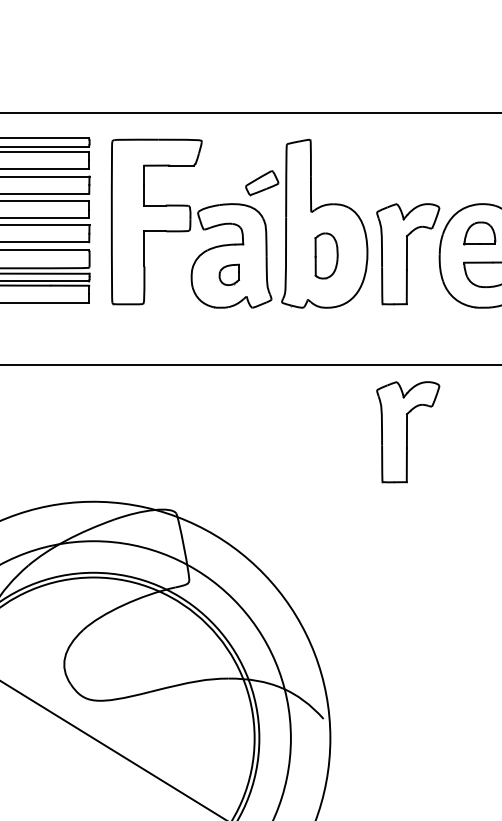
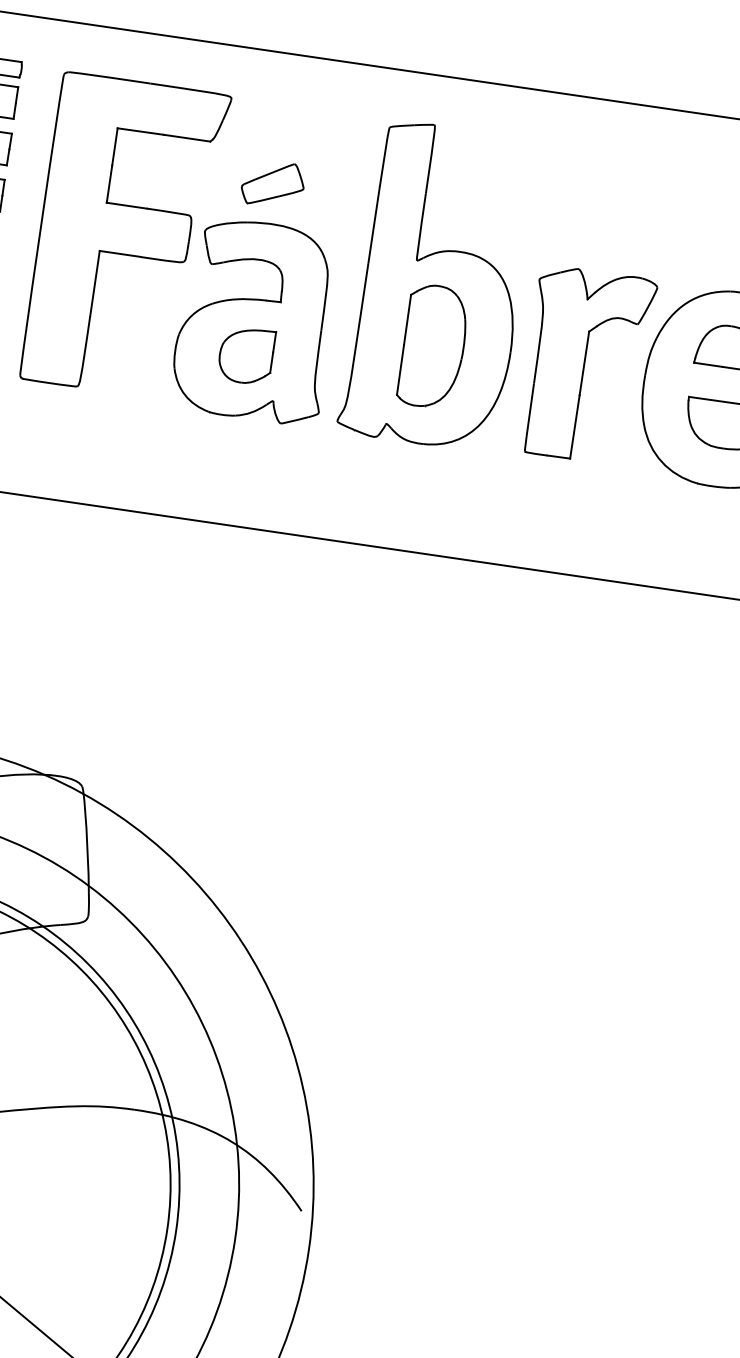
part: (262, 183) -> (273, 185), moved
part: (326, 255) -> (433, 345), size x1.43
part: (229, 274) -> (246, 354), size x1.43
part: (408, 432) -> (538, 698), removed

